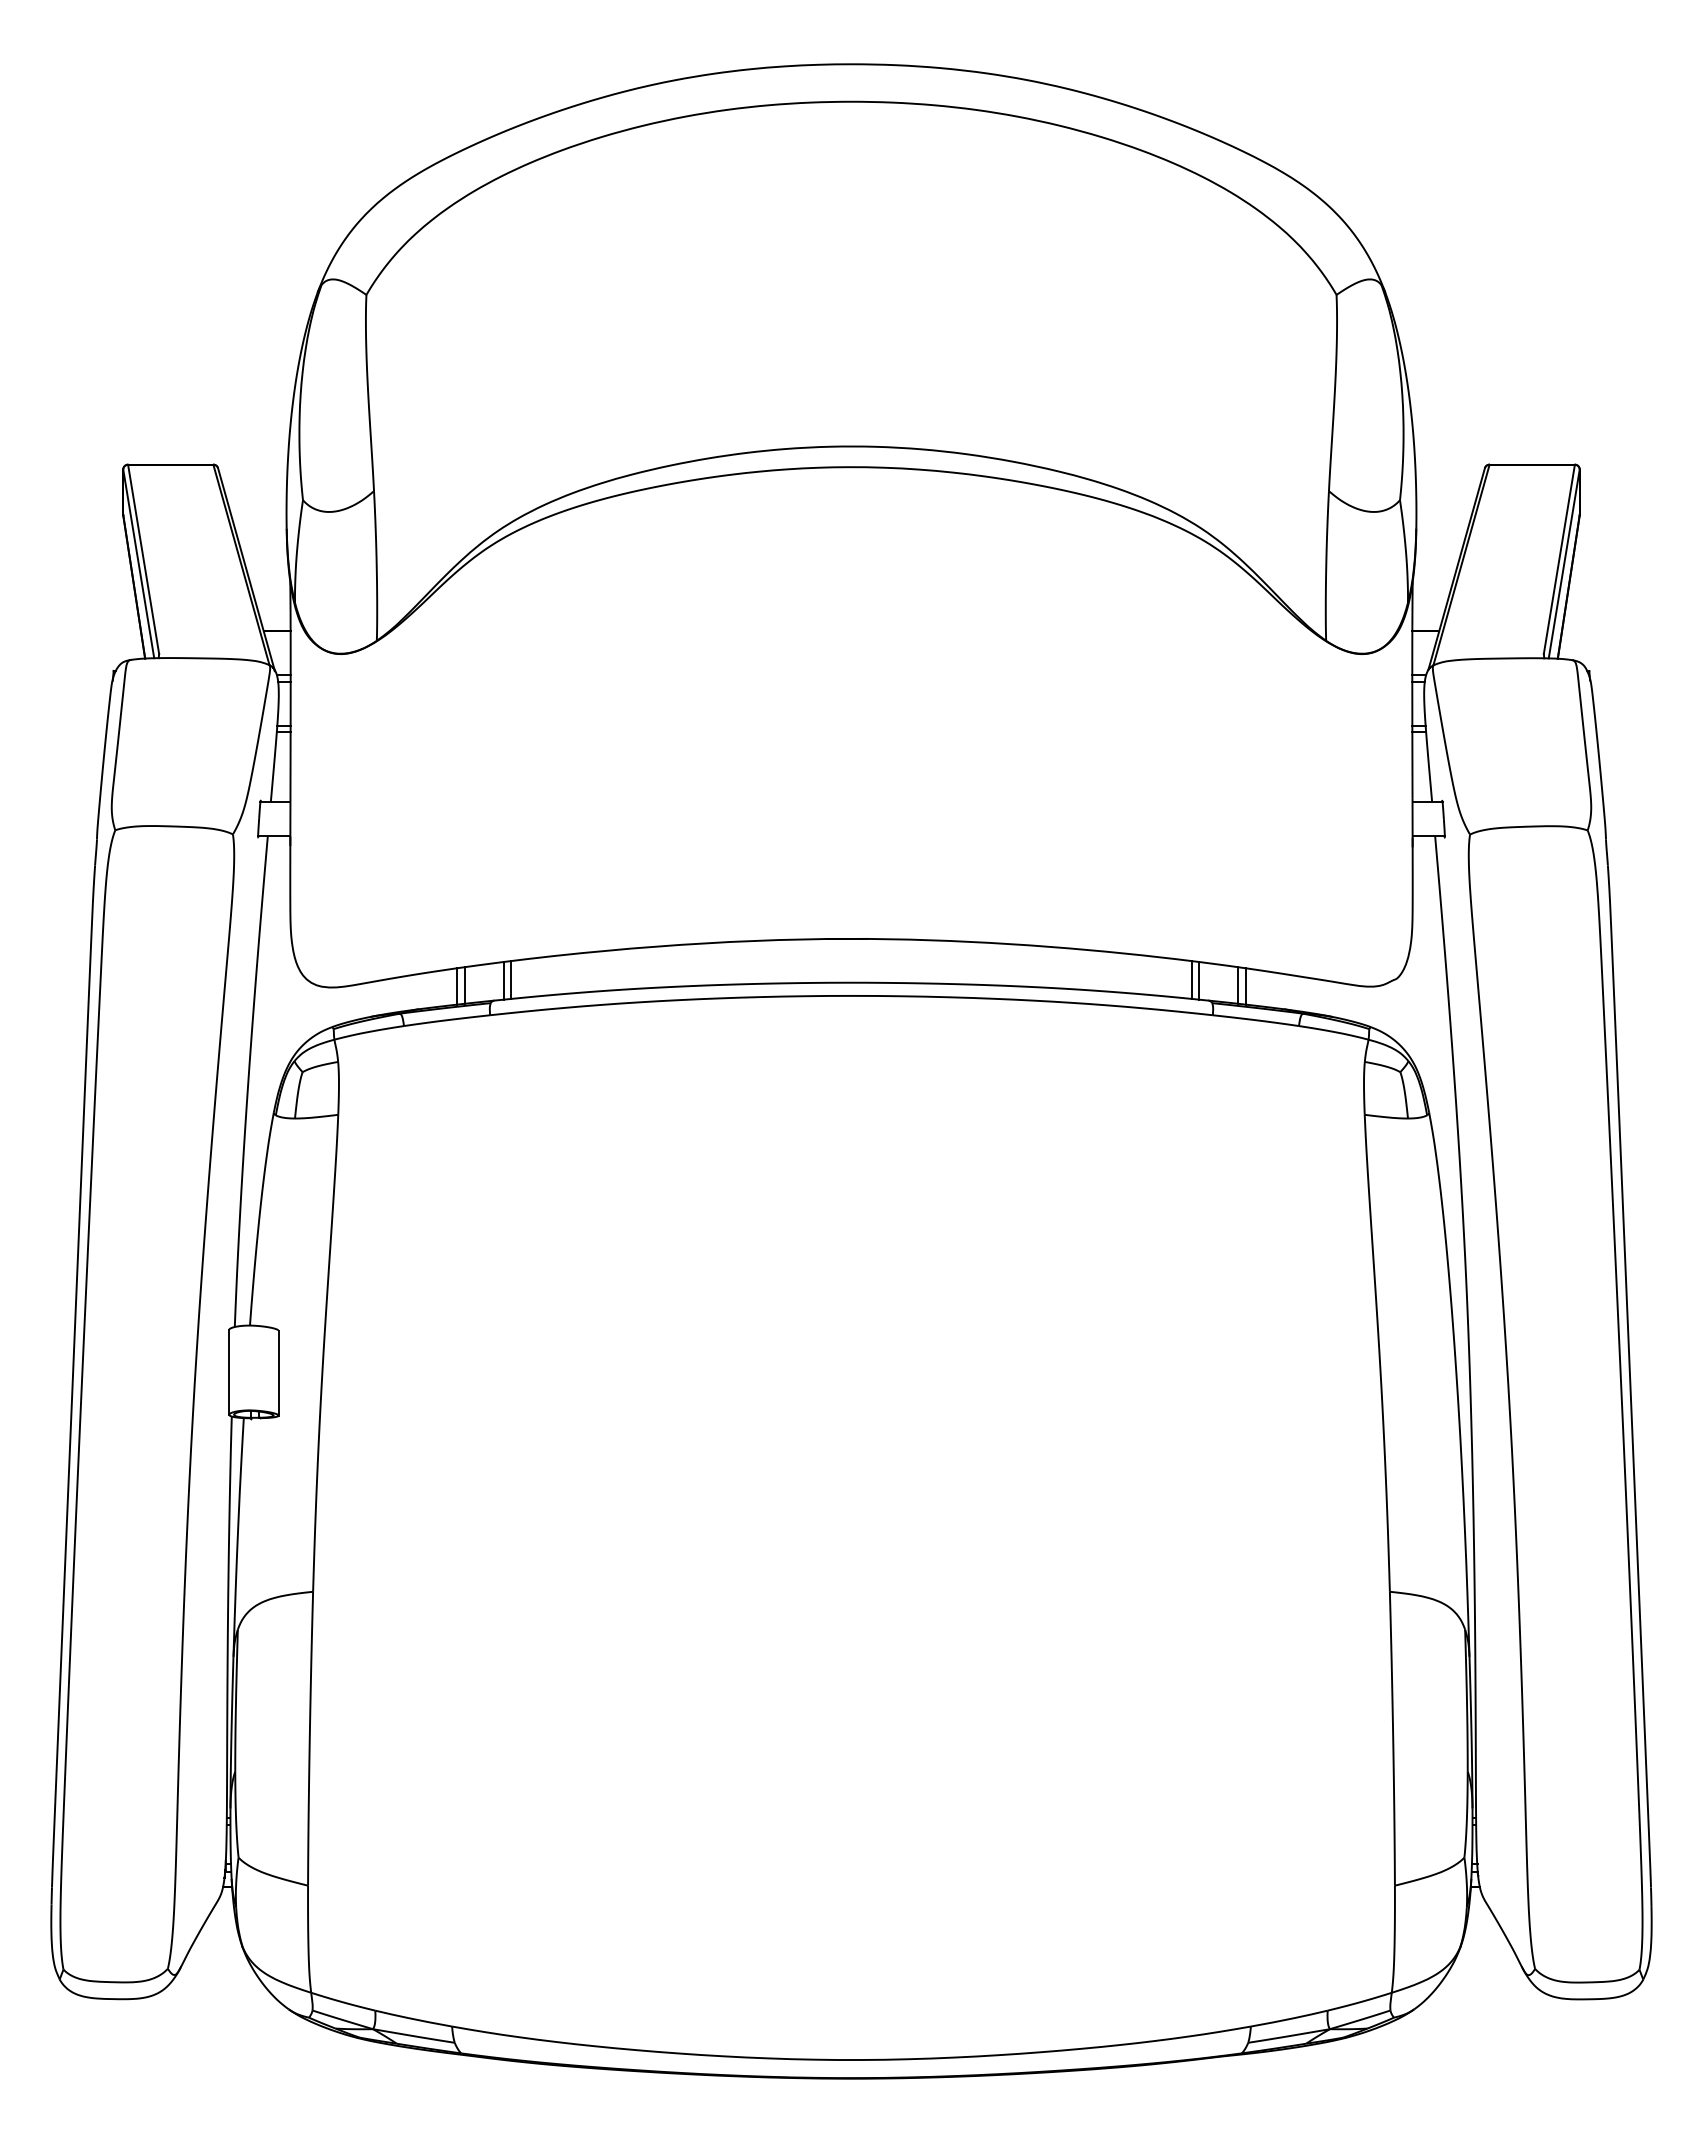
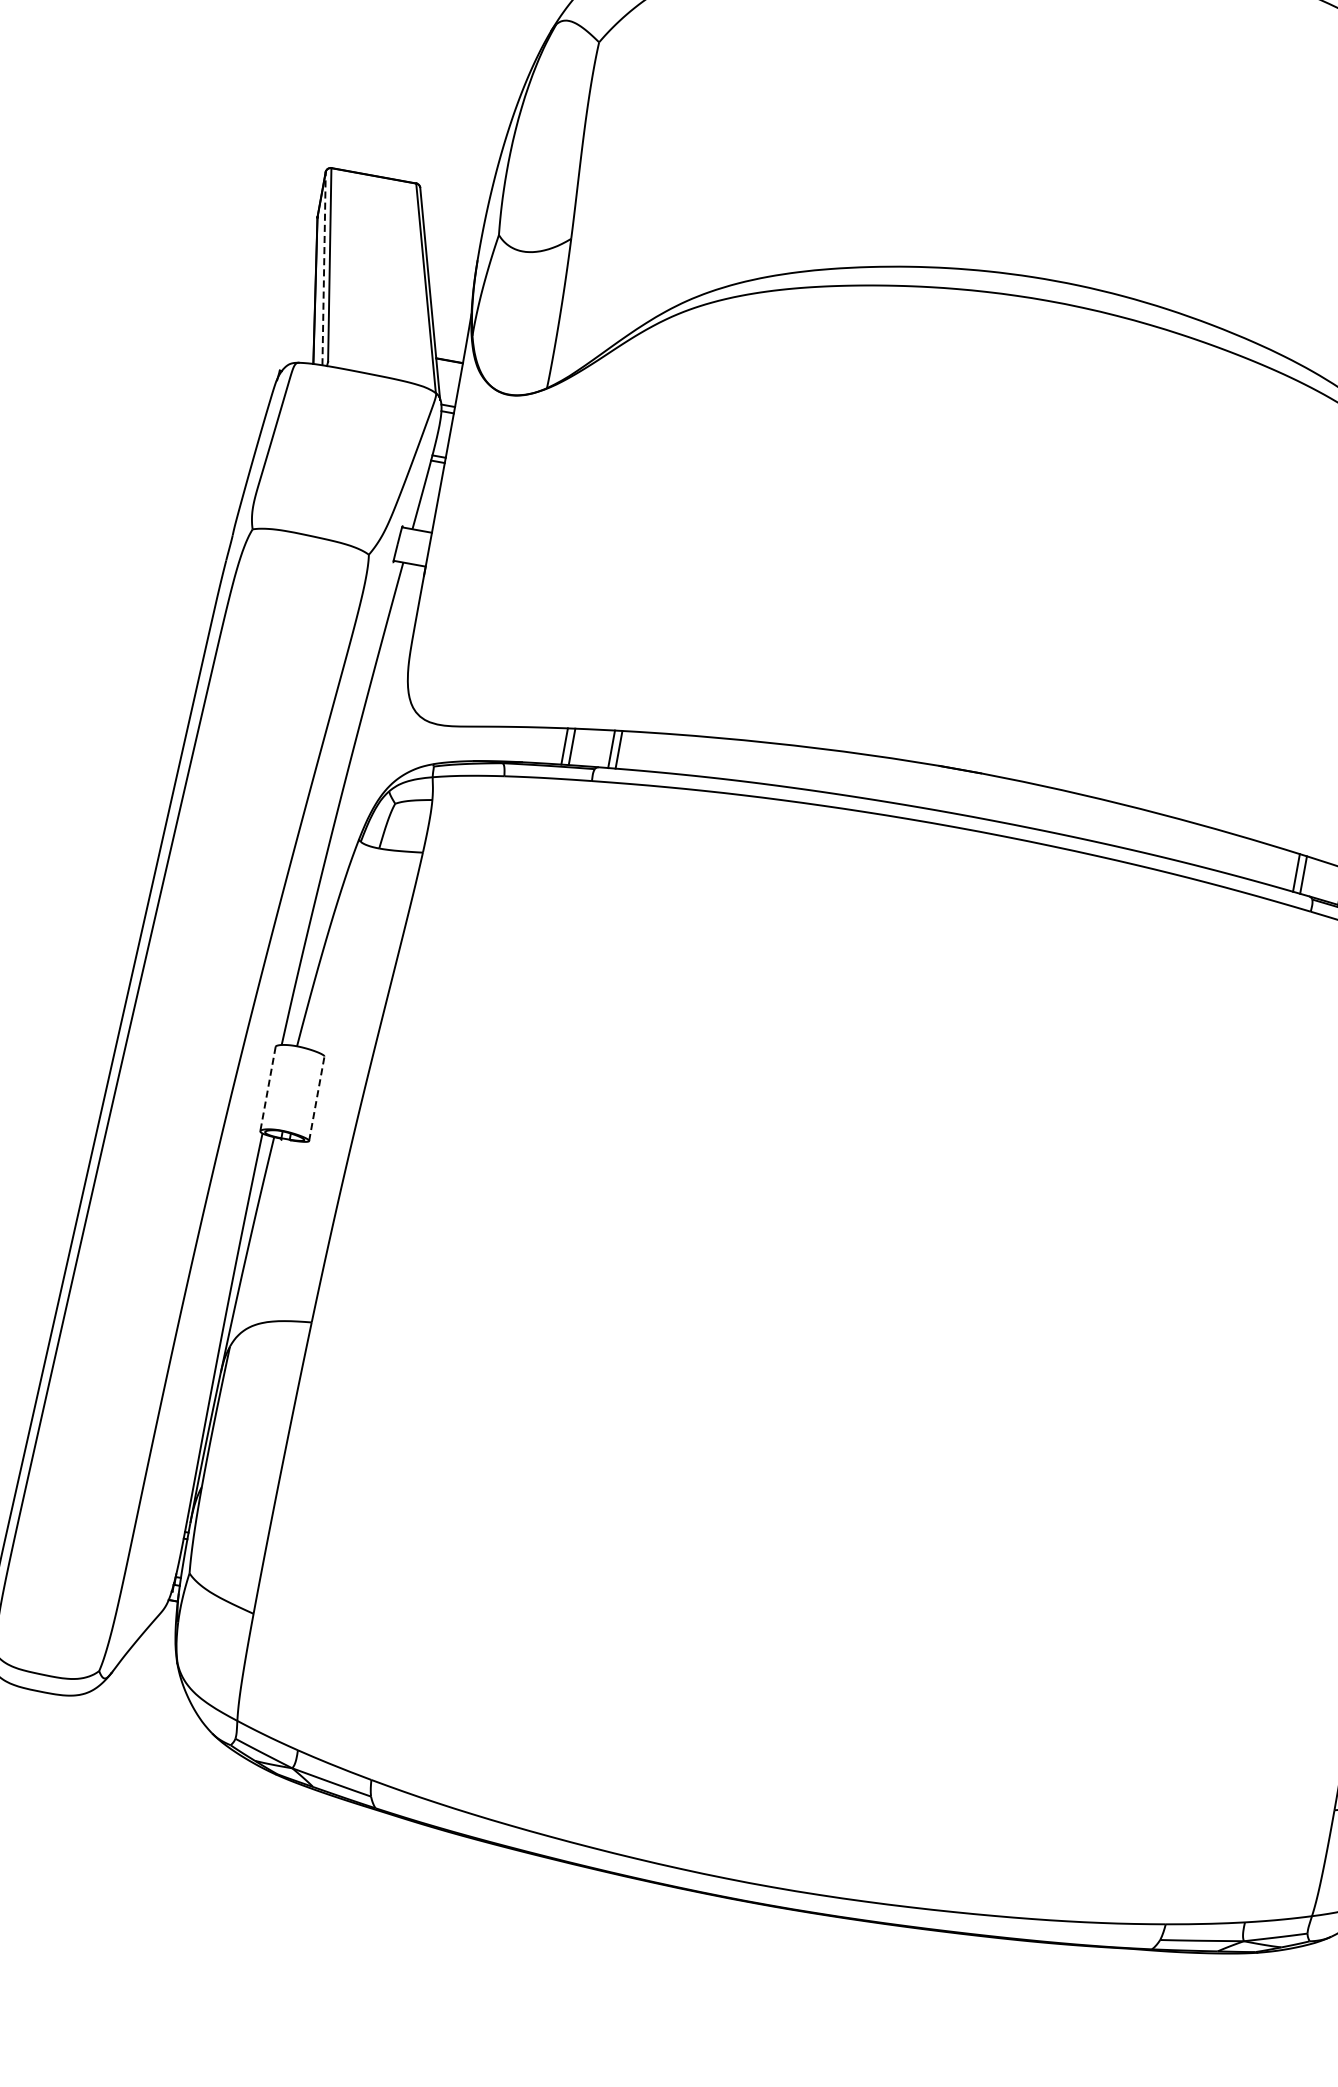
line: (138, 563) -> (323, 268), solid -> dashed
line: (229, 1372) -> (268, 1089), solid -> dashed
line: (278, 1372) -> (316, 1098), solid -> dashed

